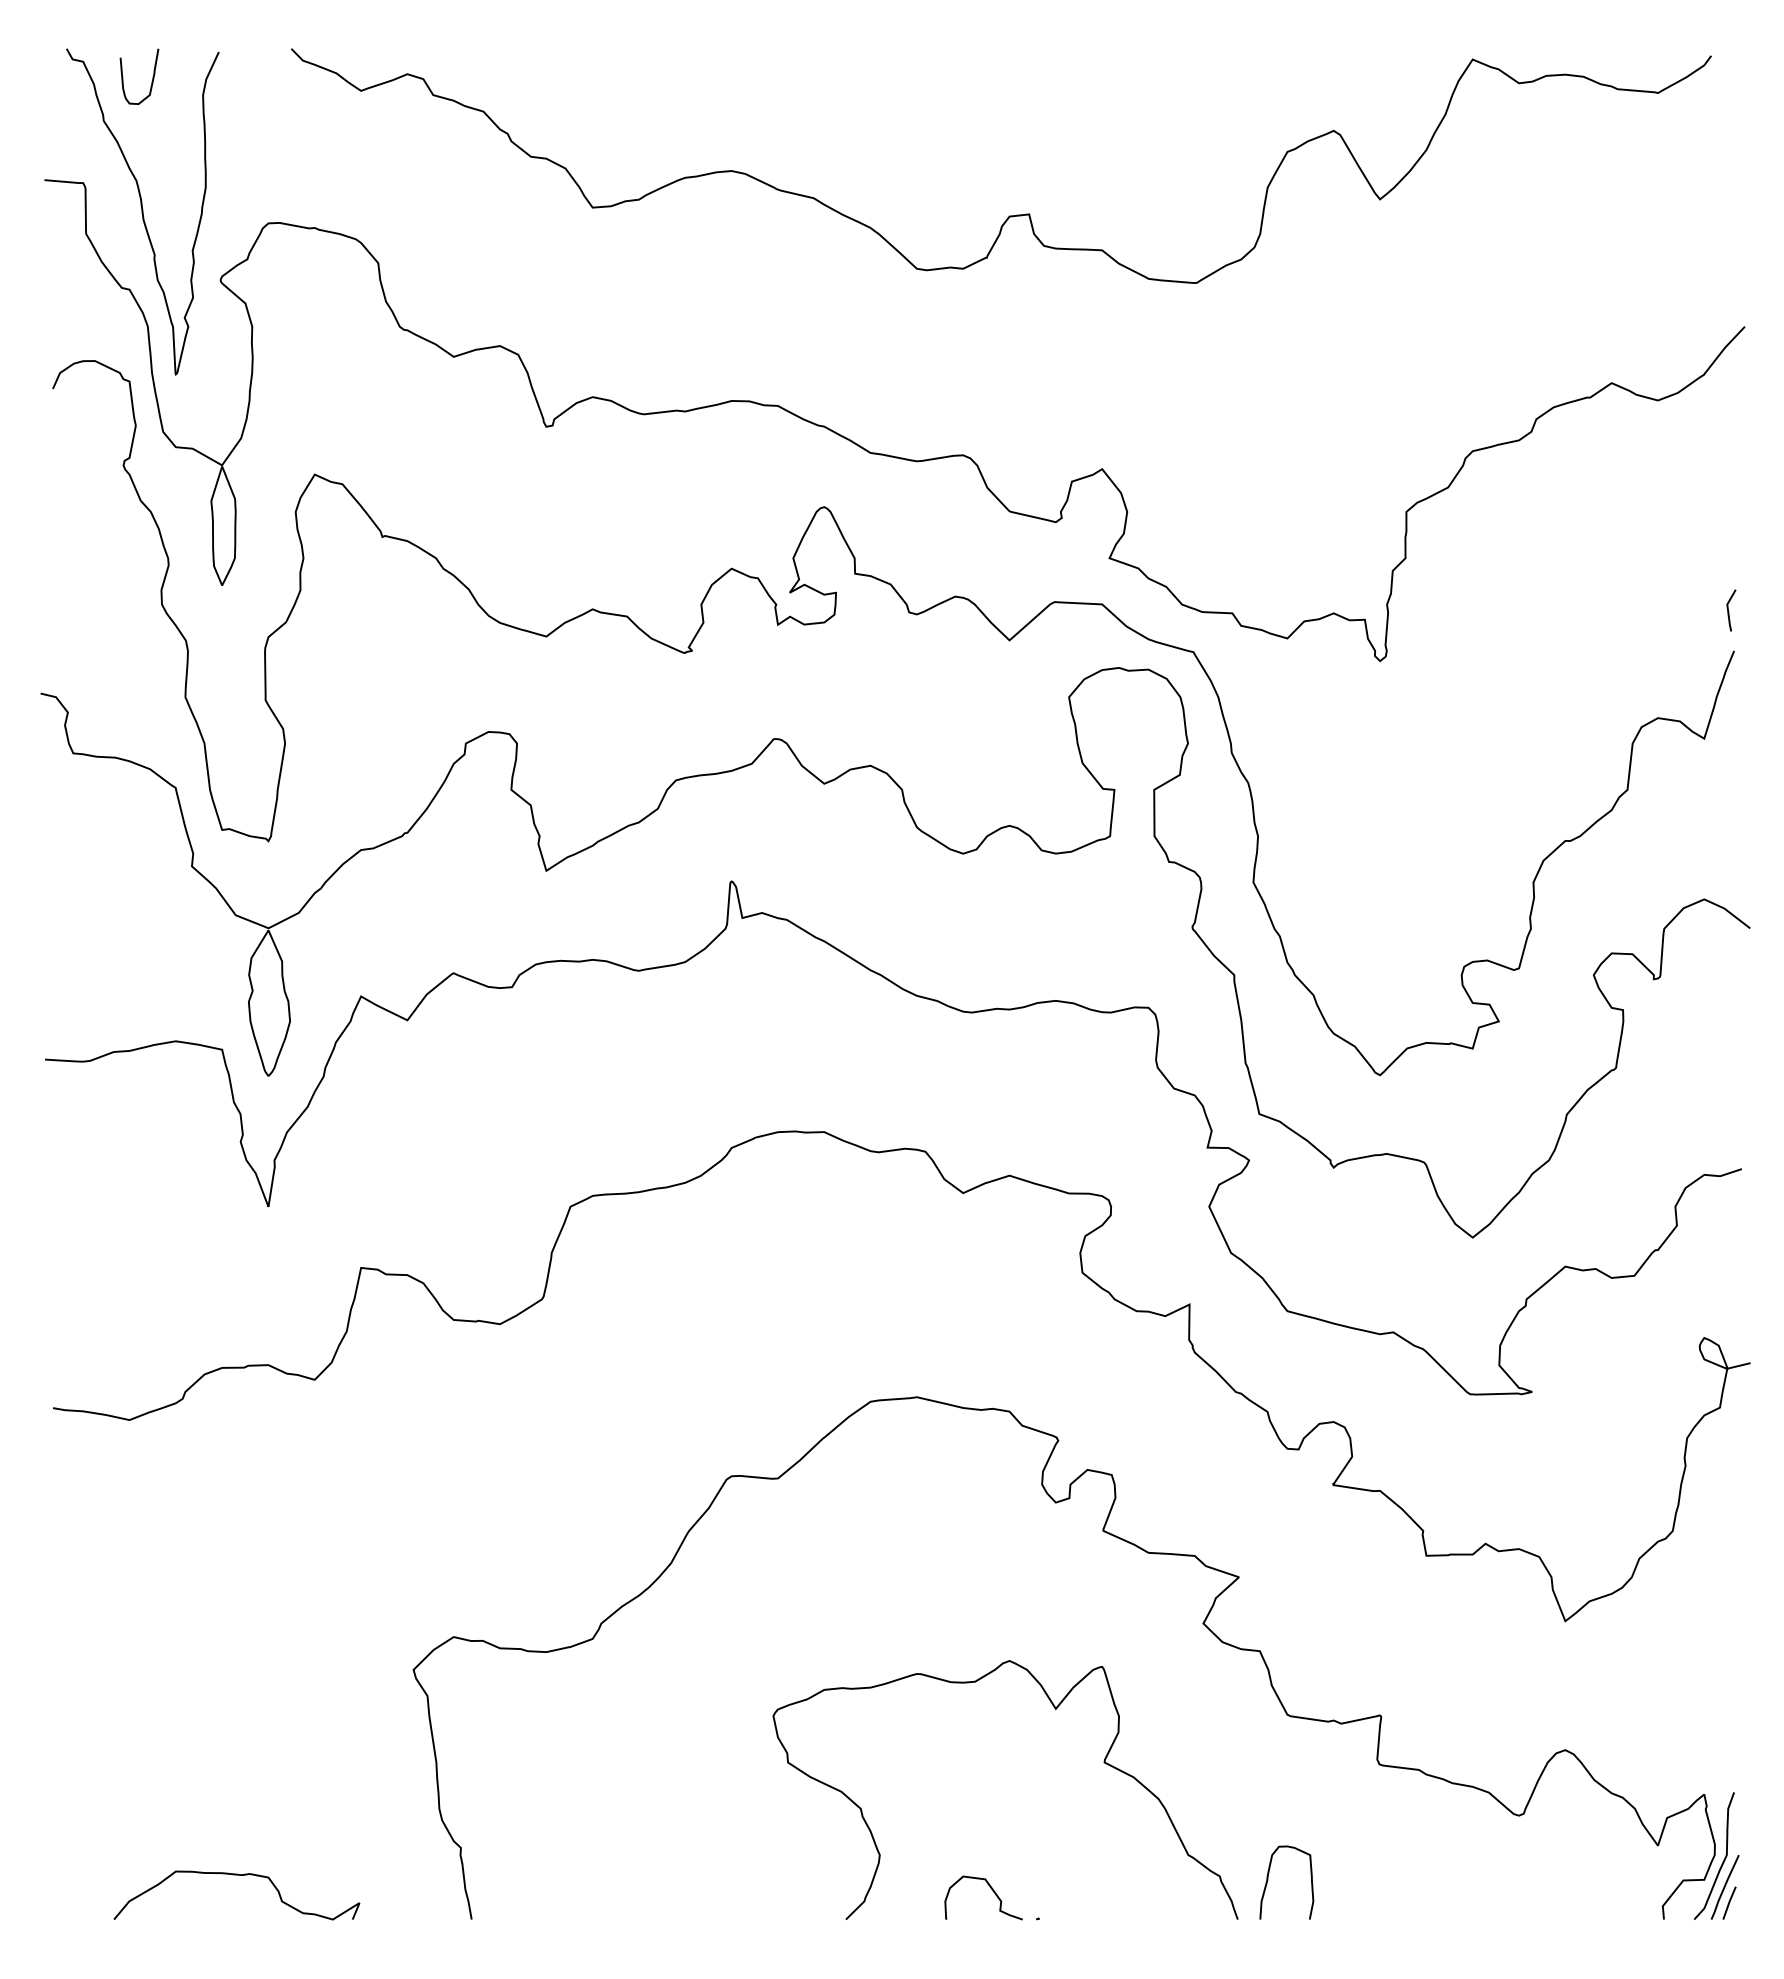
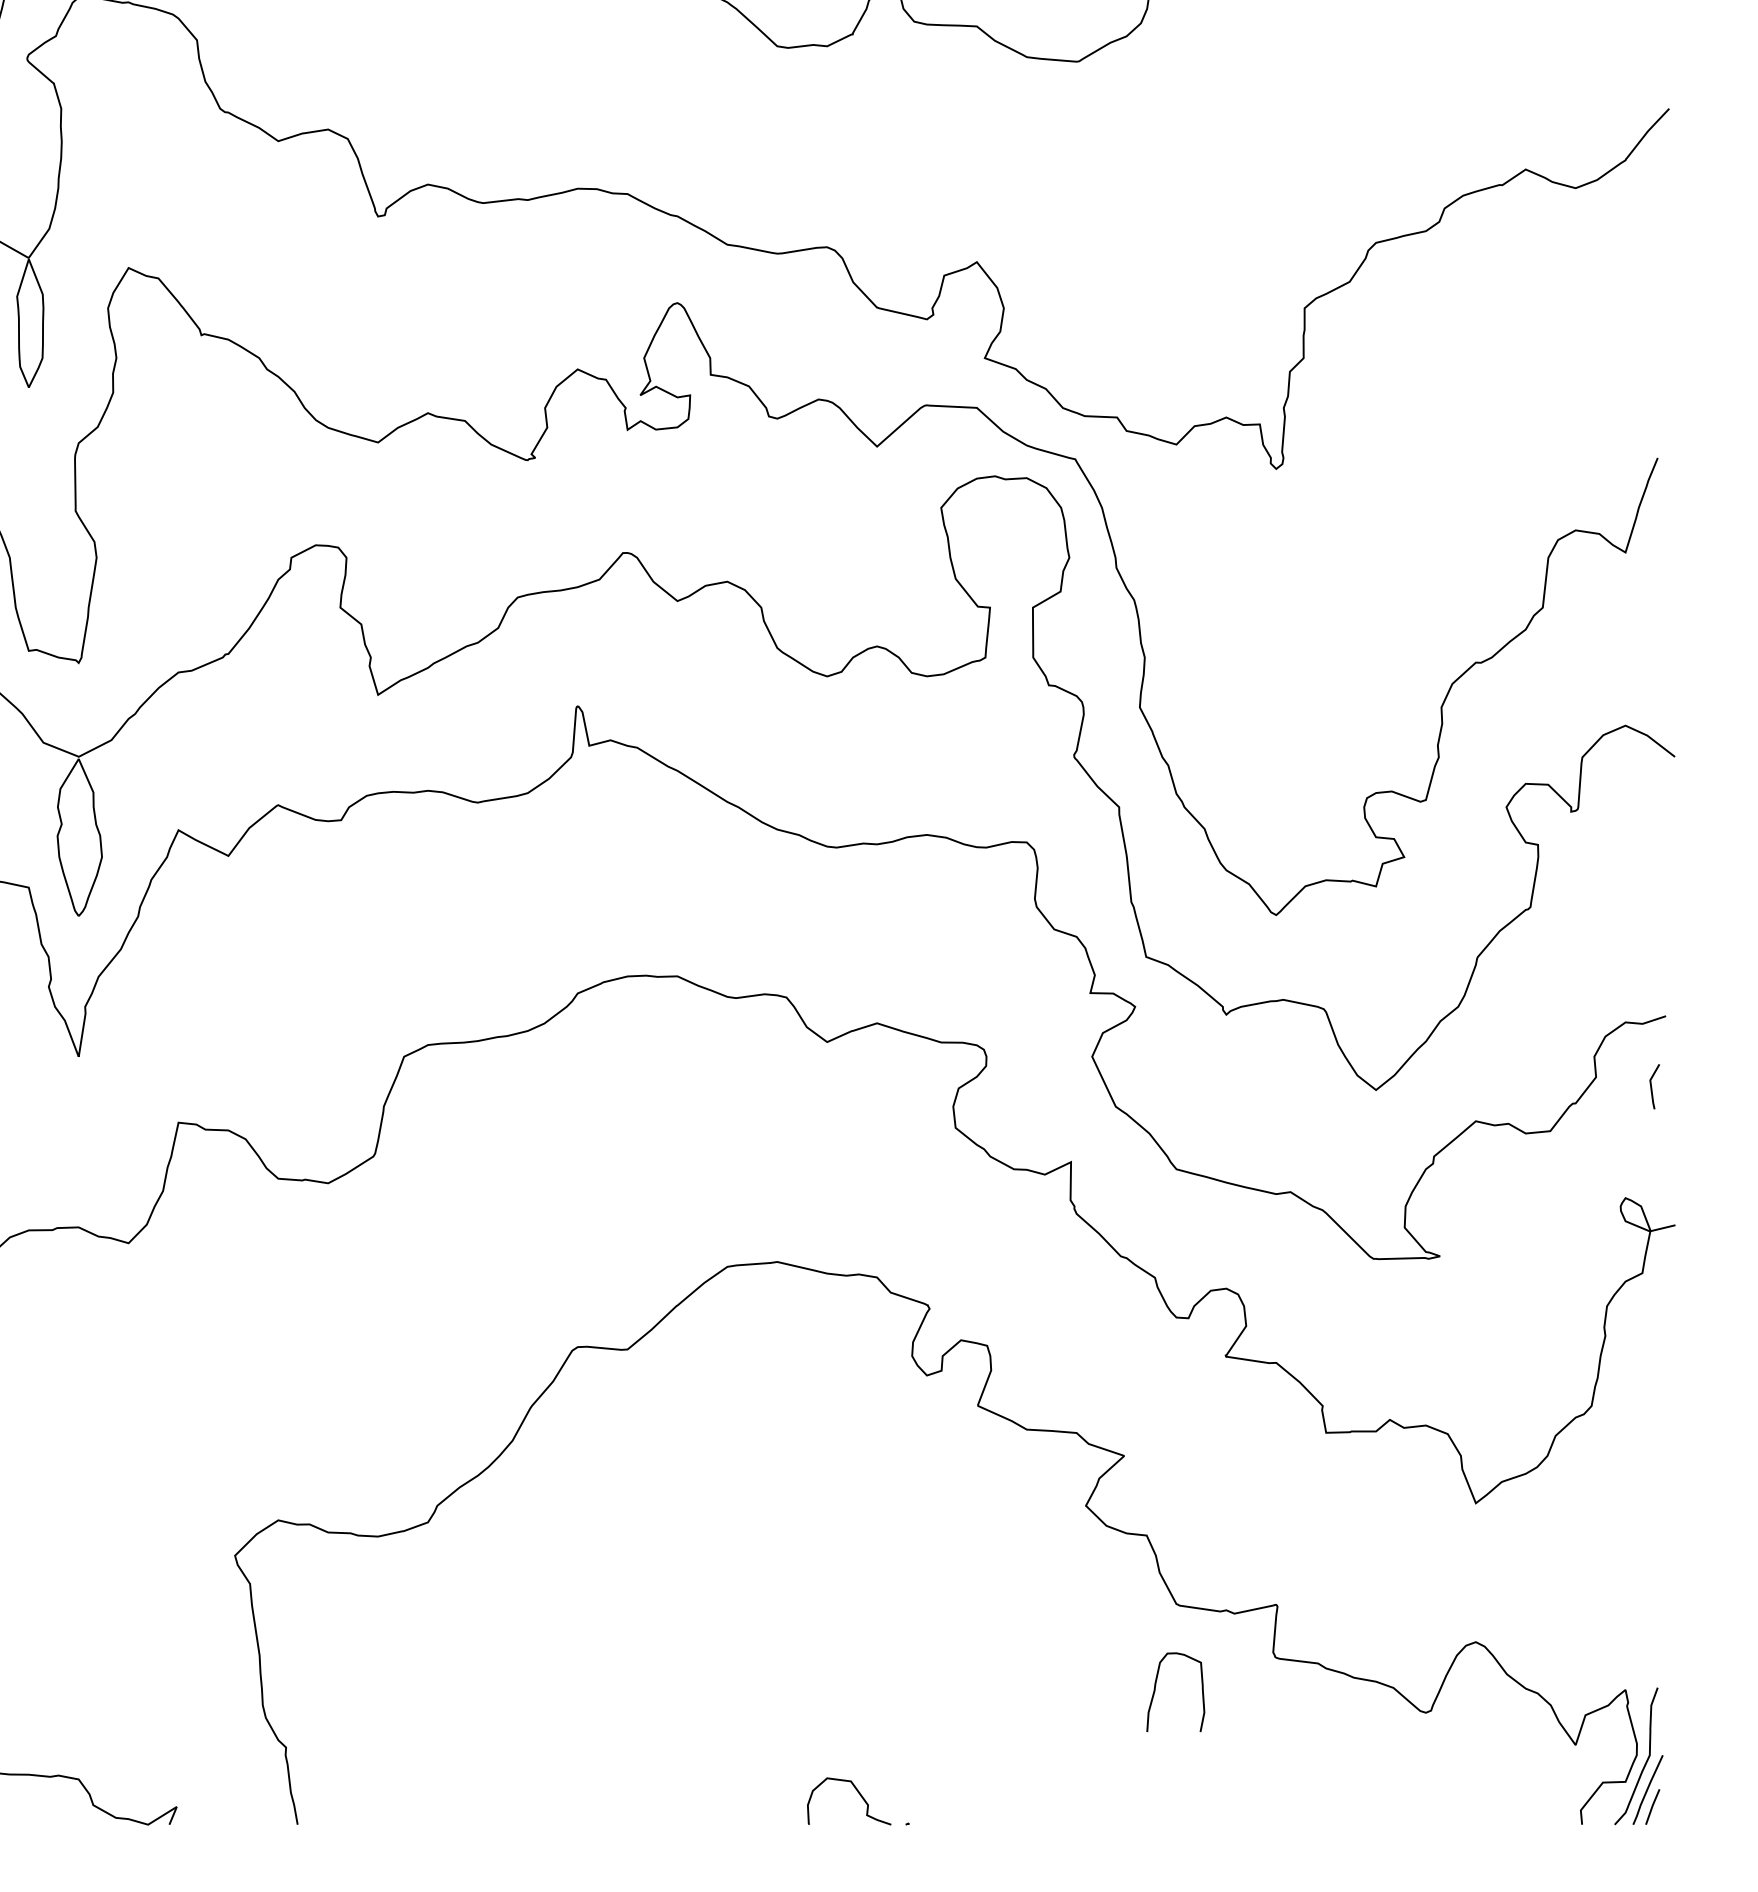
line: (1729, 611) -> (1652, 1087), moved
curve: (1055, 1710) -> (926, 1599), removed
curve: (1268, 1880) -> (1156, 1689), moved

